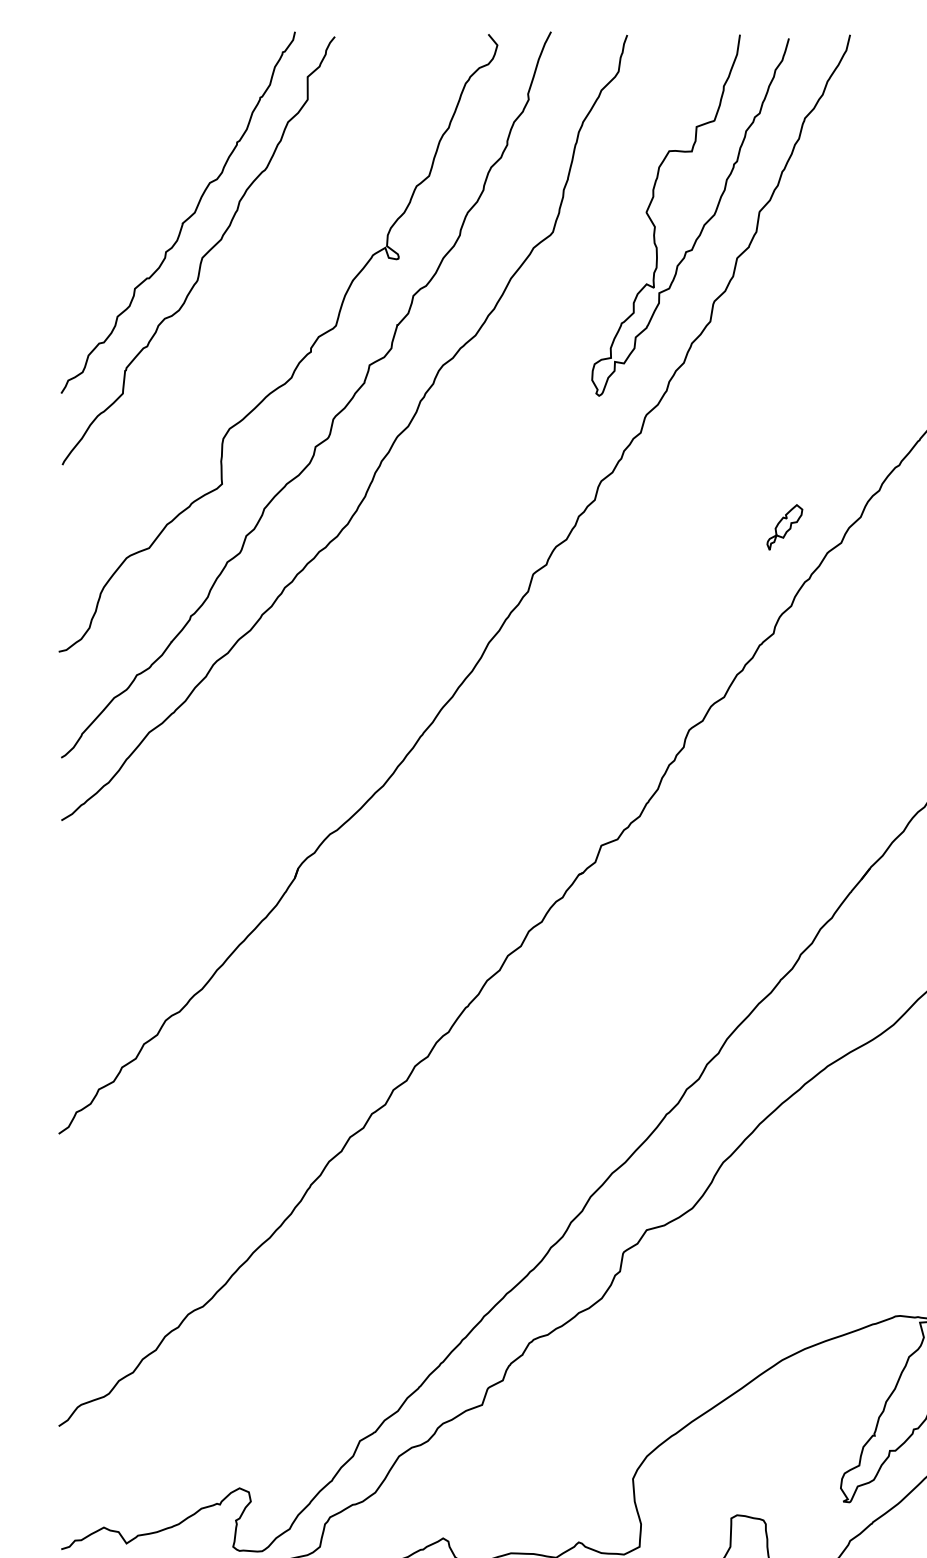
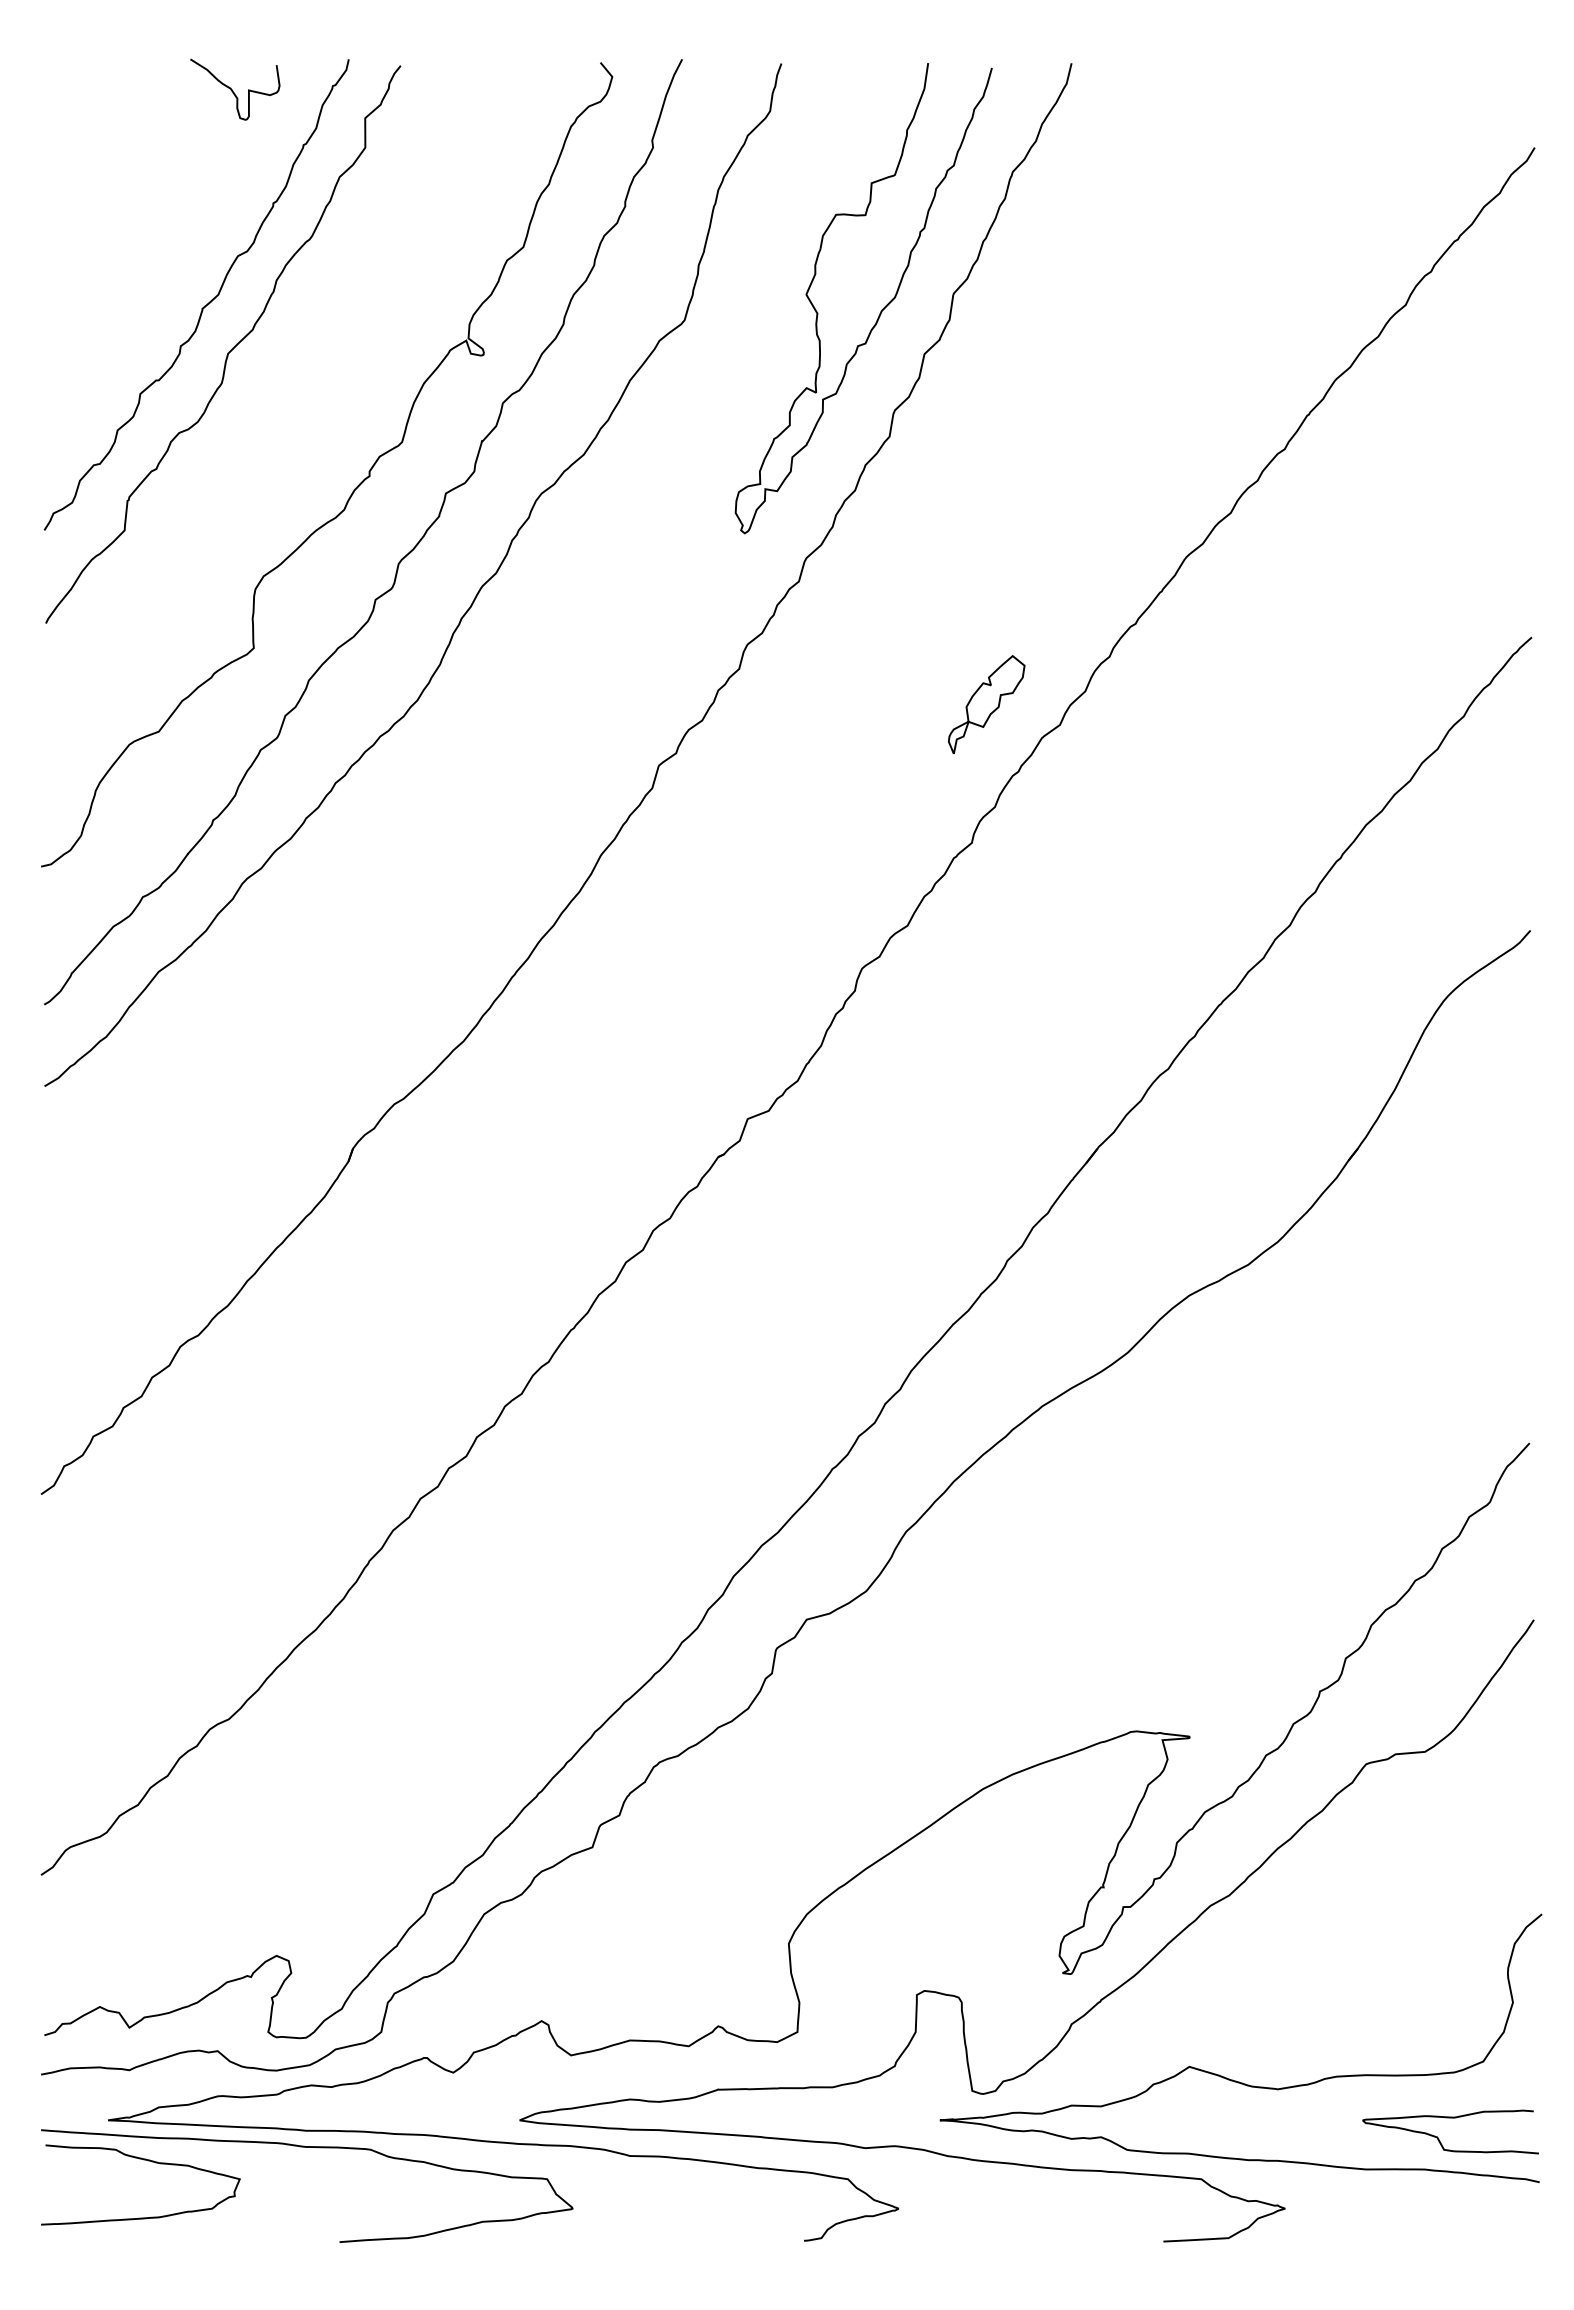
curve: (206, 55) -> (233, 90), added
part: (784, 527) -> (986, 704), size x1.67

